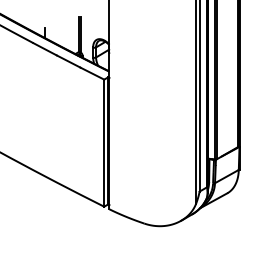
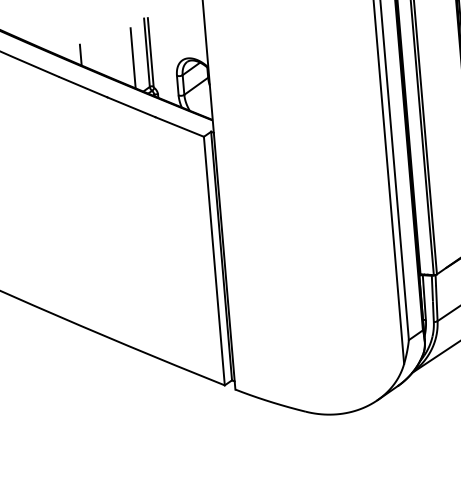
line: (71, 36) -> (132, 57), added

